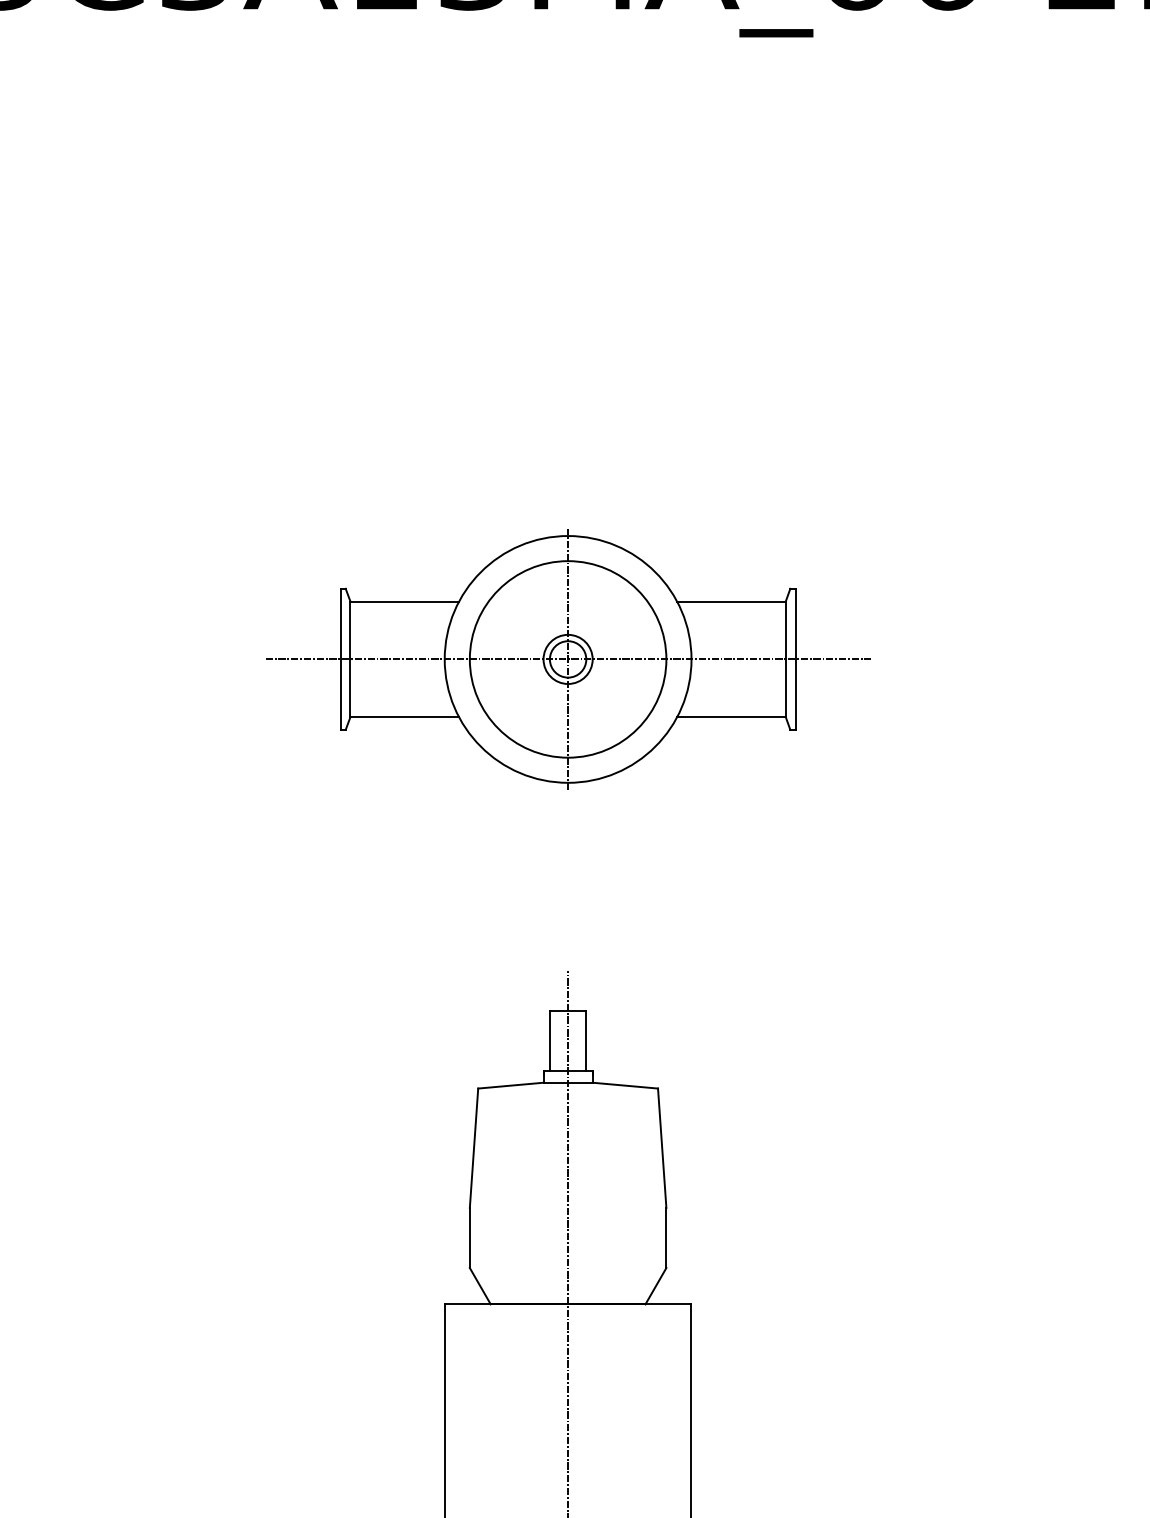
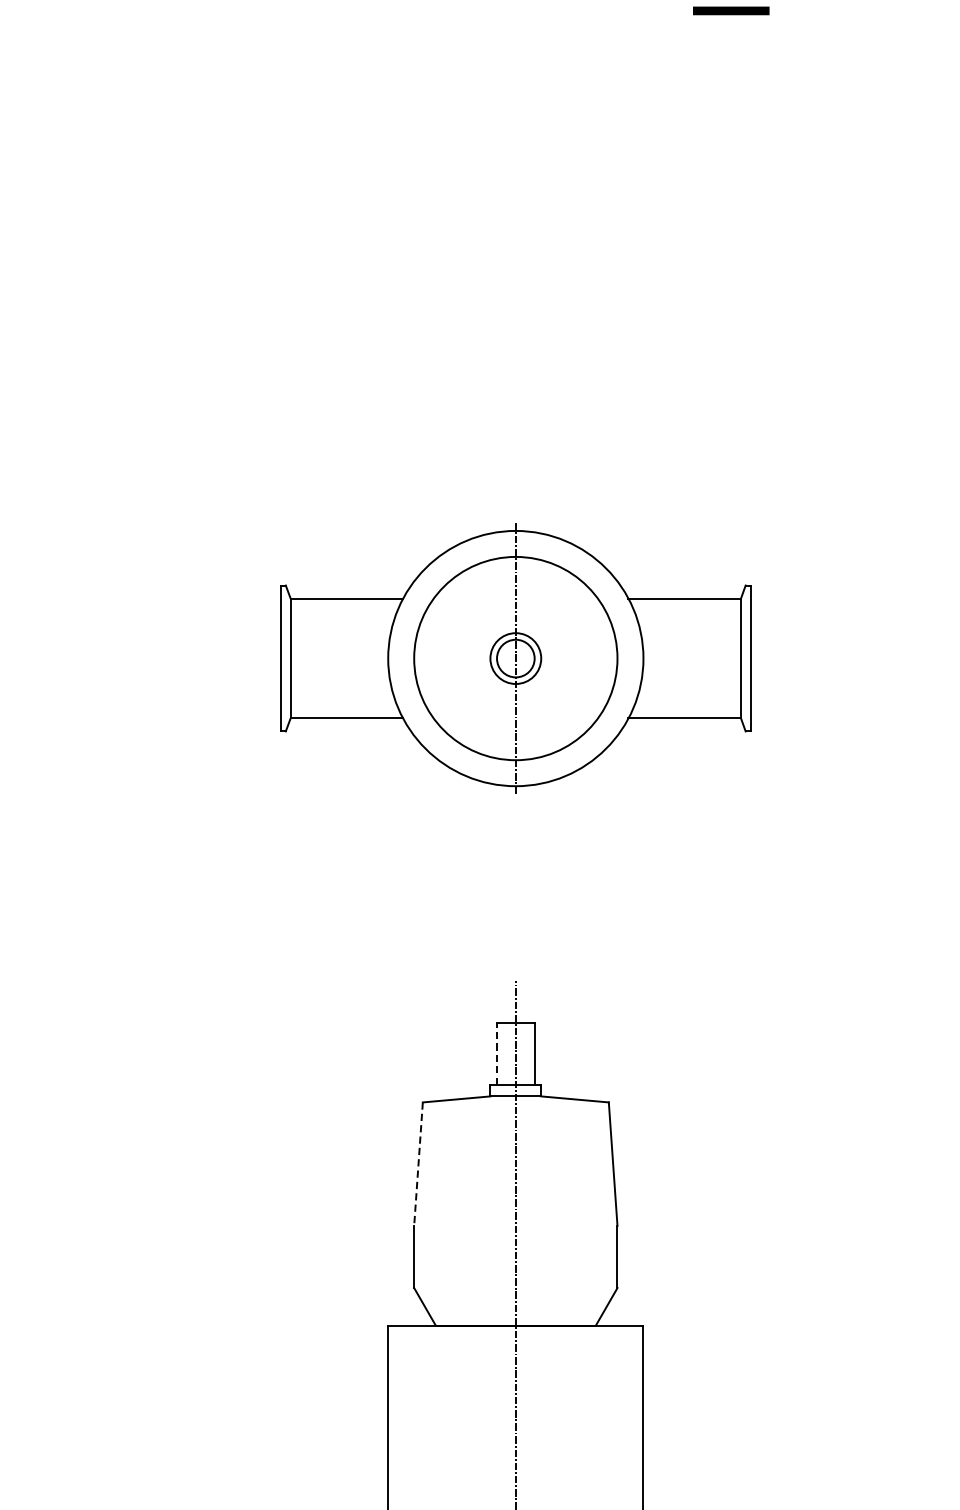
line: (567, 659) -> (515, 658), removed
line: (549, 1040) -> (496, 1052), solid -> dashed
line: (474, 1148) -> (419, 1164), solid -> dashed

